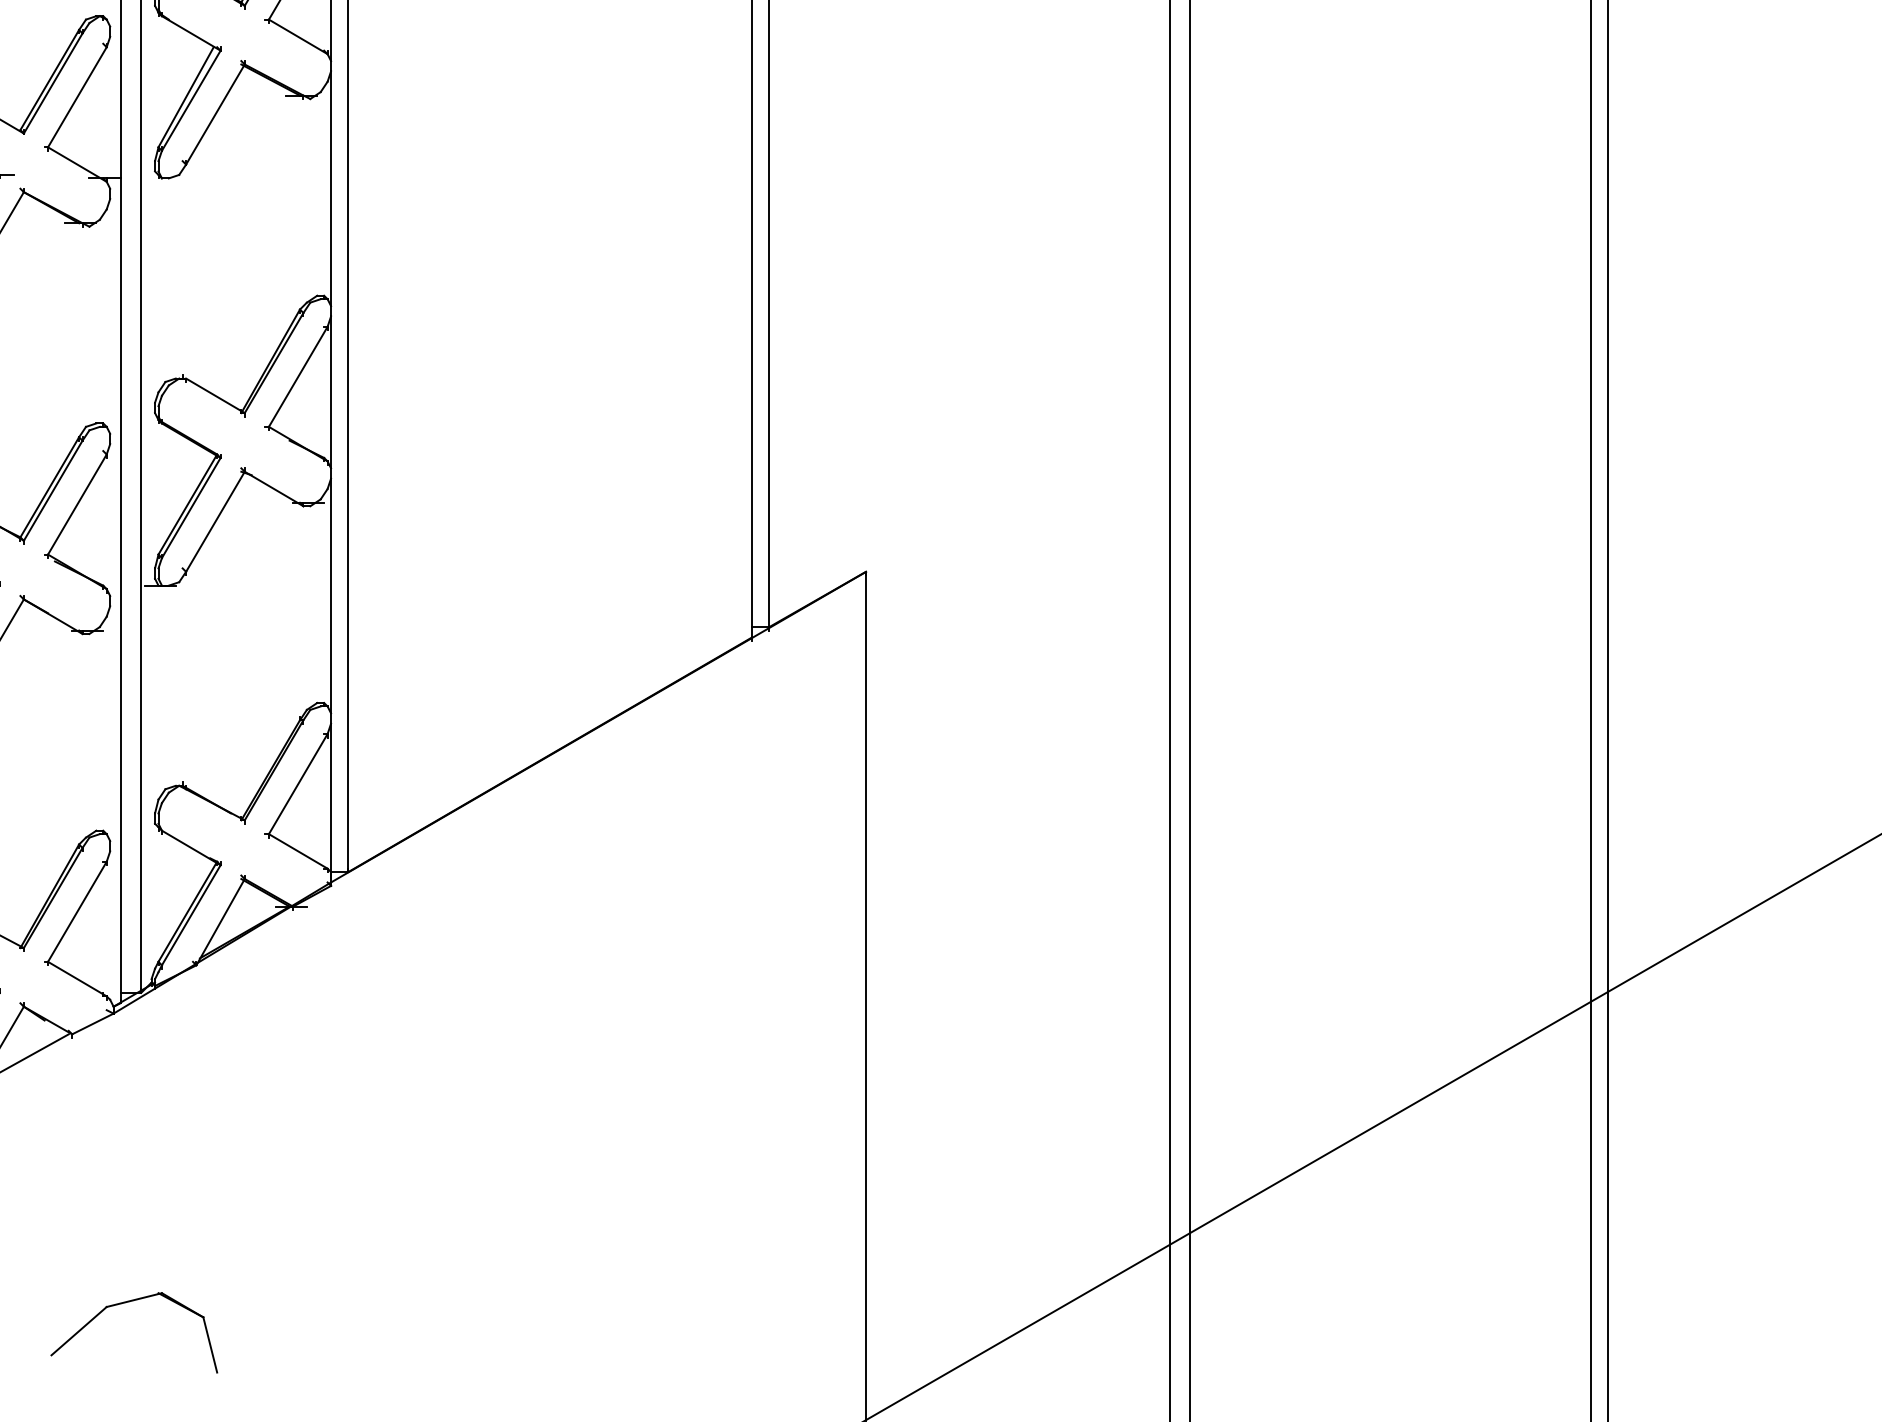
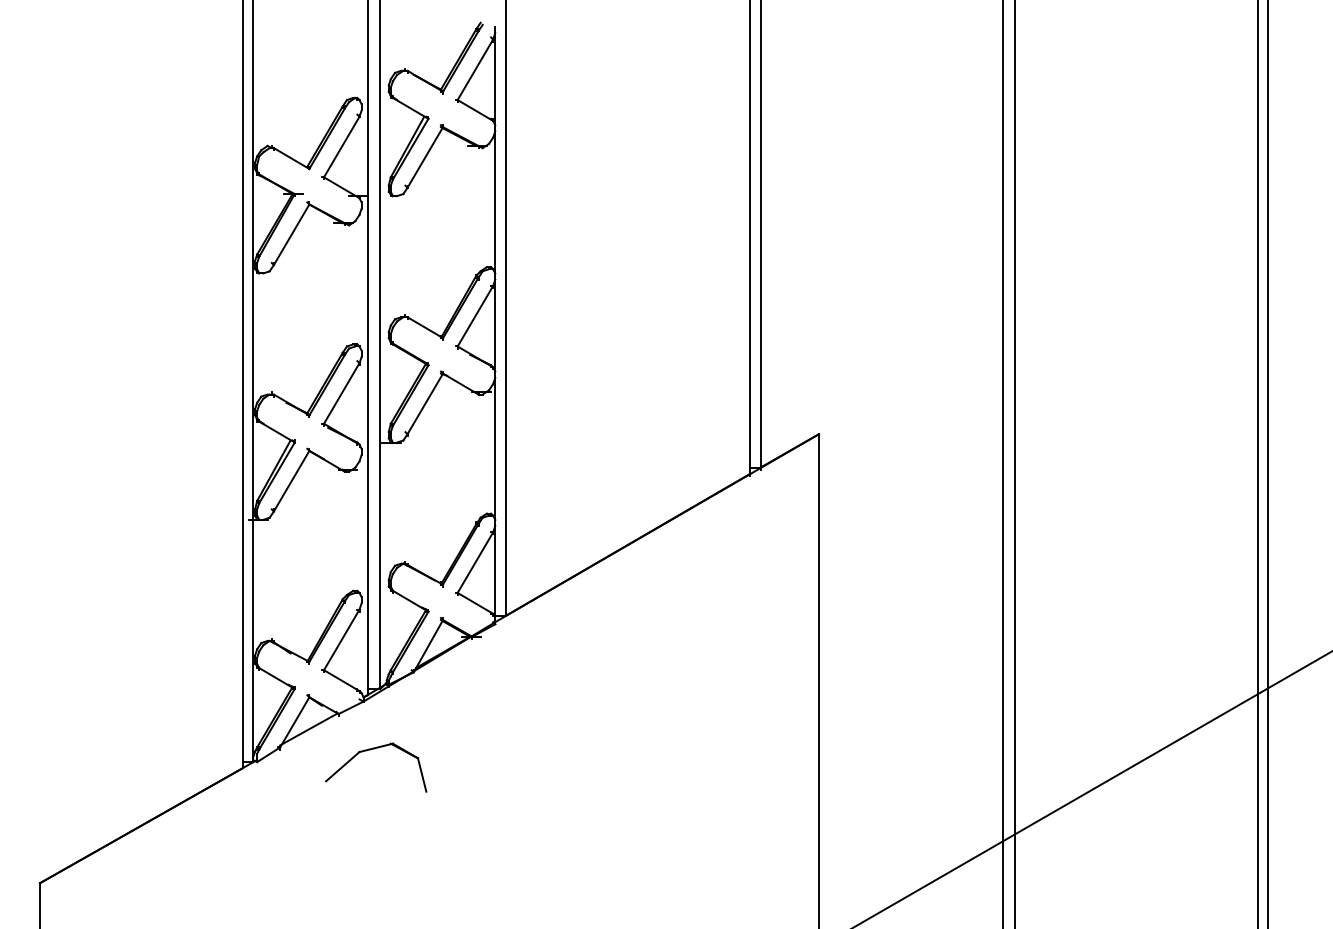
part: (124, 1304) -> (370, 750), moved

